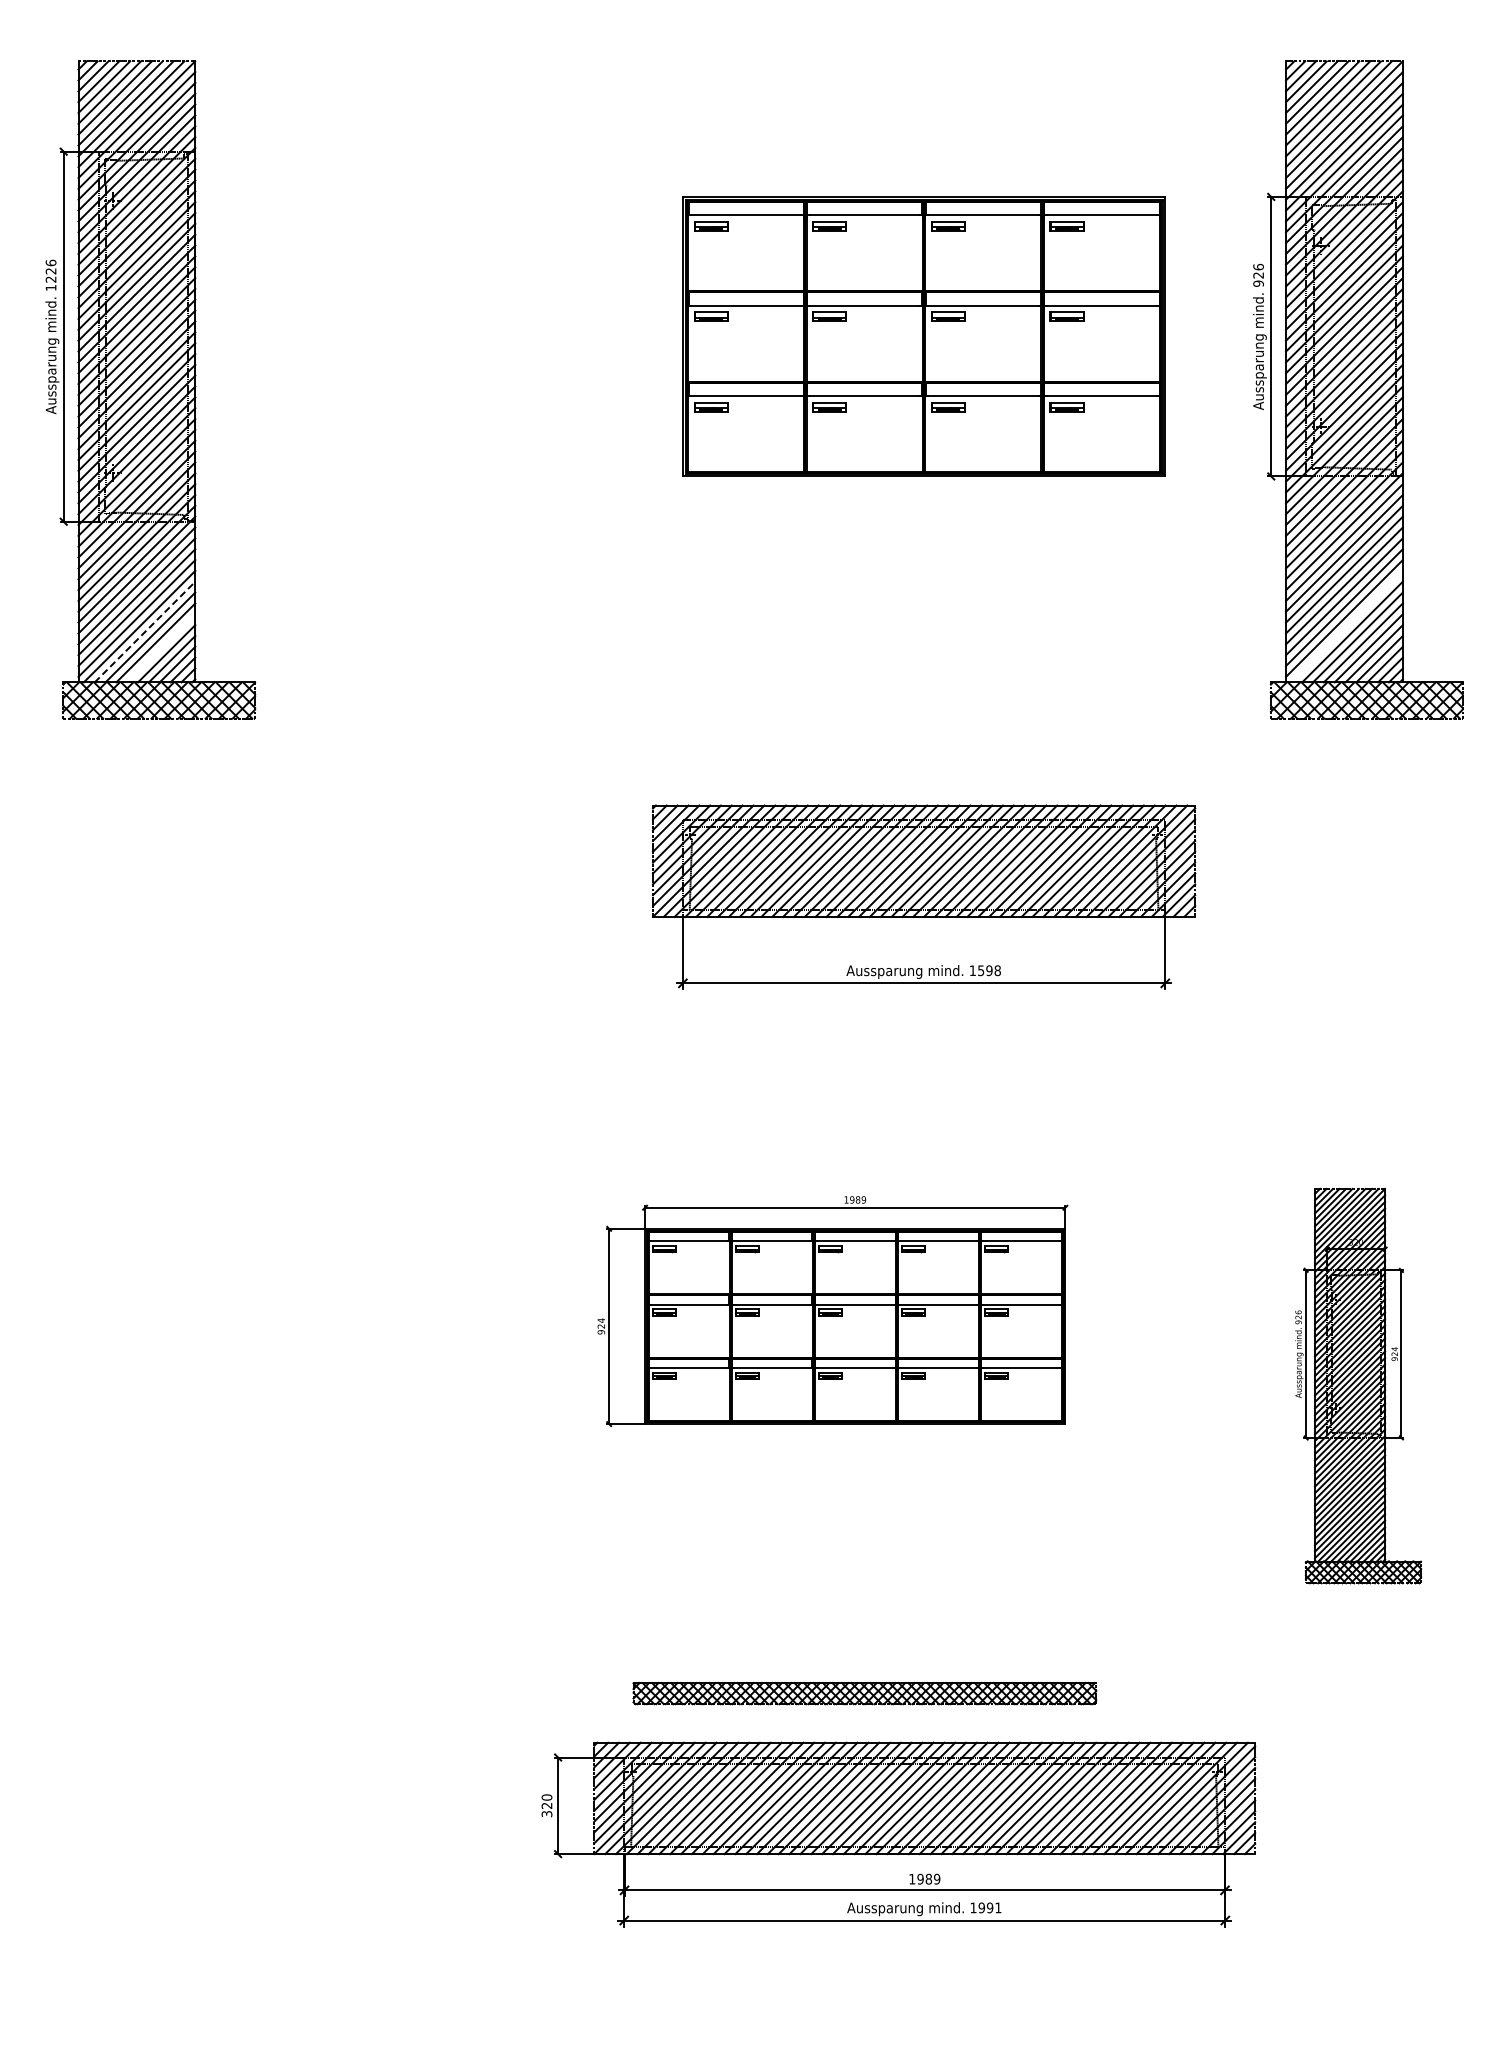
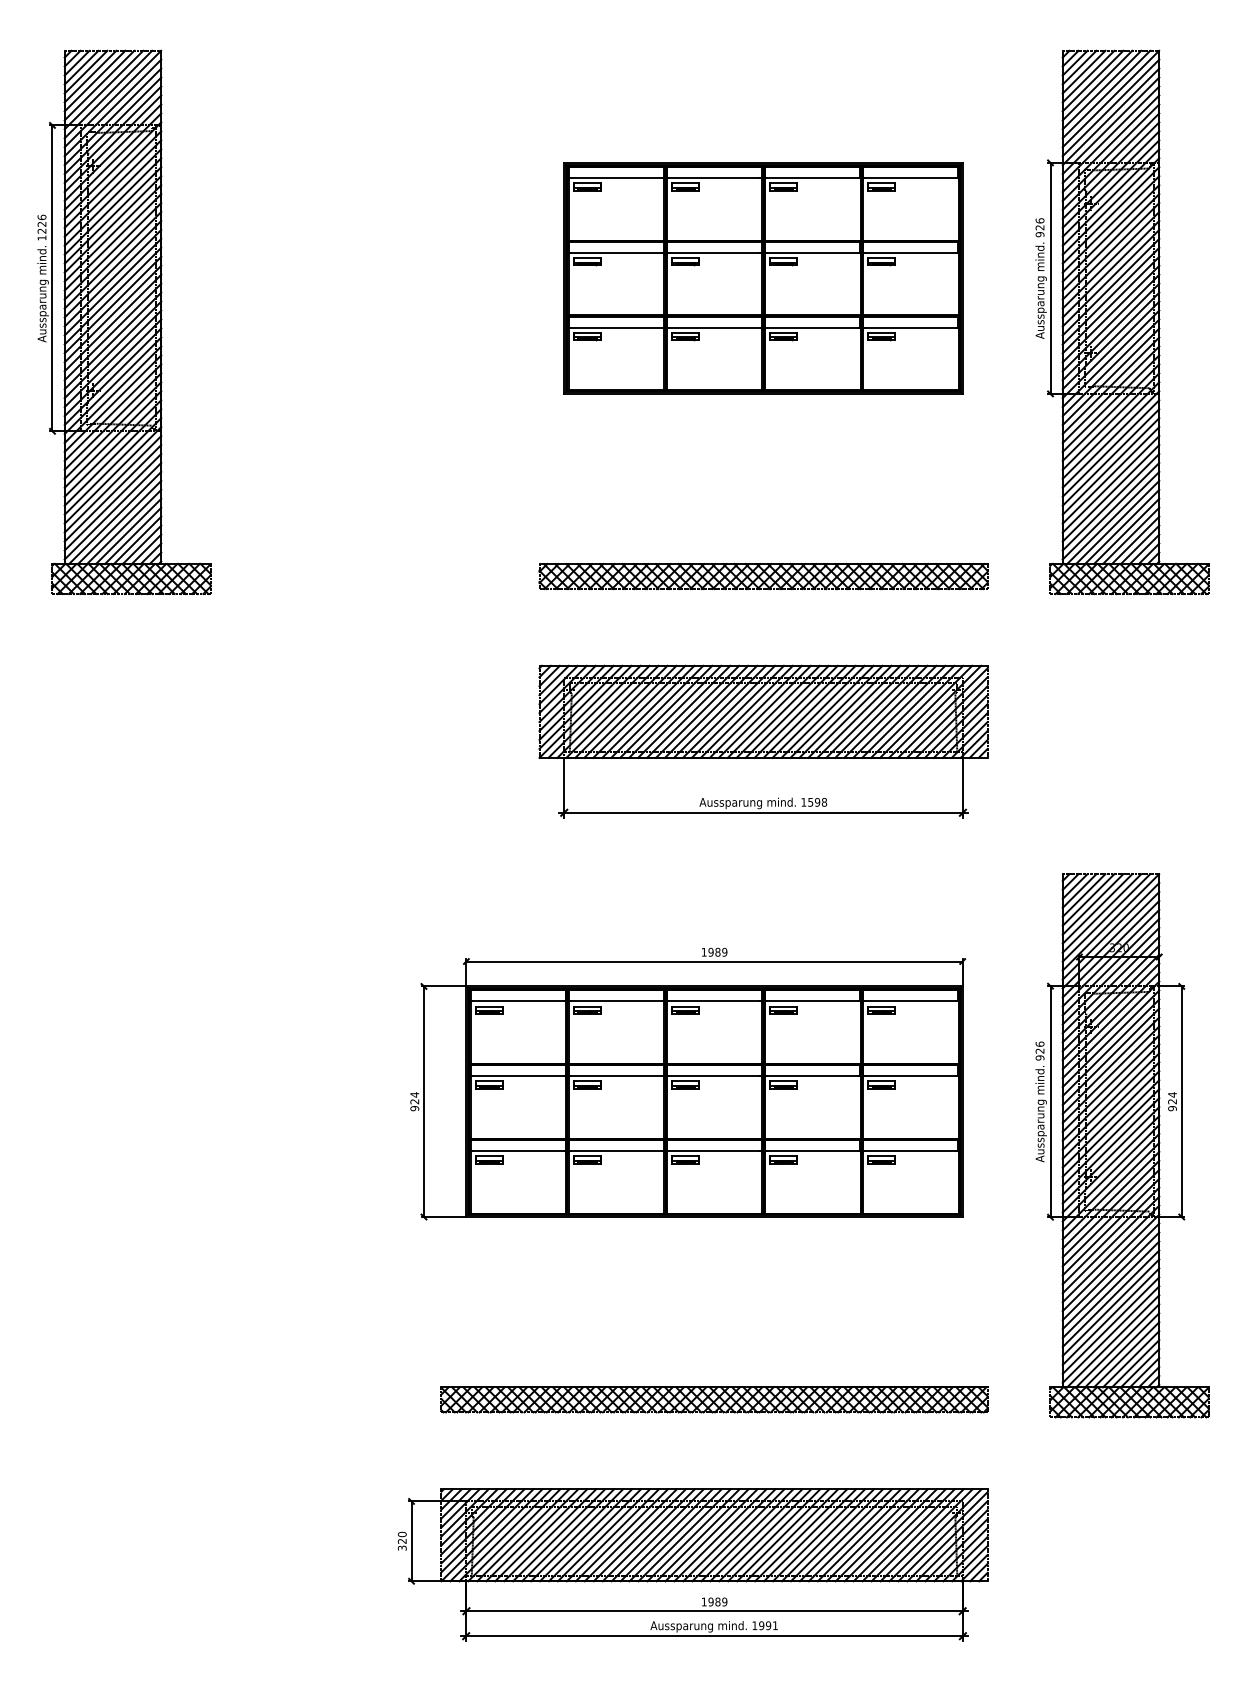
line: (1346, 626) -> (1112, 517), added
line: (145, 631) -> (120, 522), dashed -> solid
line: (161, 648) -> (133, 536), added
part: (923, 697) -> (763, 576), added
part: (832, 1311) -> (687, 1084), size x1.43
part: (1358, 1385) -> (1122, 1145), size x1.67
part: (864, 1693) -> (714, 1399), size x1.43
part: (898, 1834) -> (692, 1565), moved

